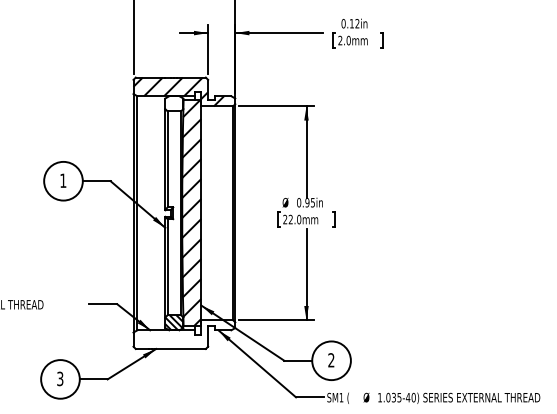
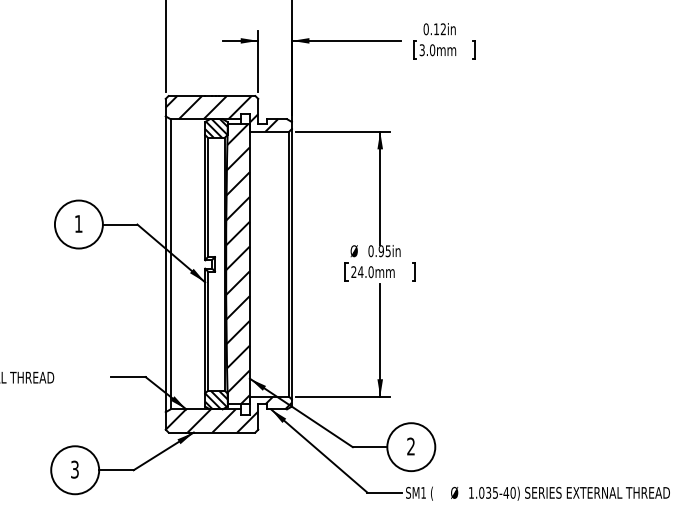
text: (340, 40) -> (422, 50), 2.0mm -> 3.0mm
hatch: (174, 103) -> (216, 128), added
text: (290, 219) -> (360, 271), 22.0mm -> 24.0mm
hatch: (184, 334) -> (228, 414), added

